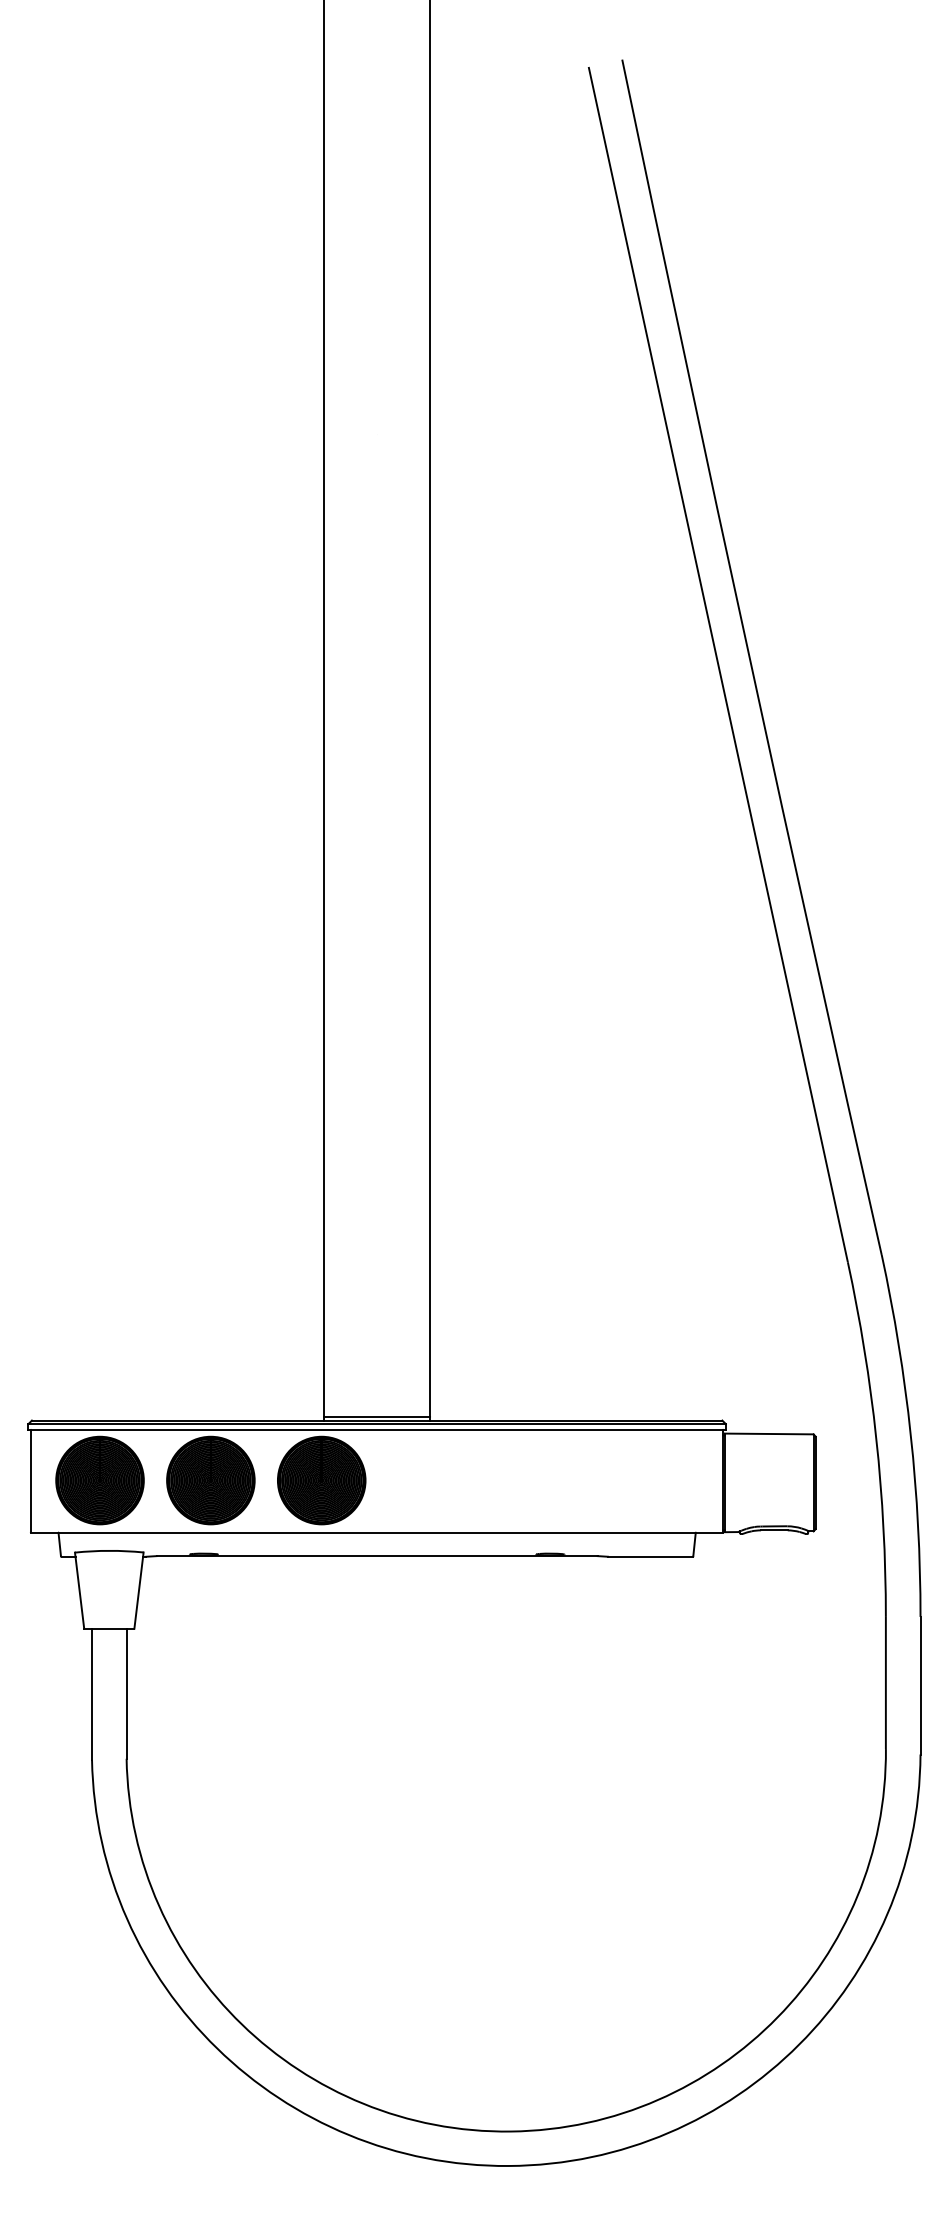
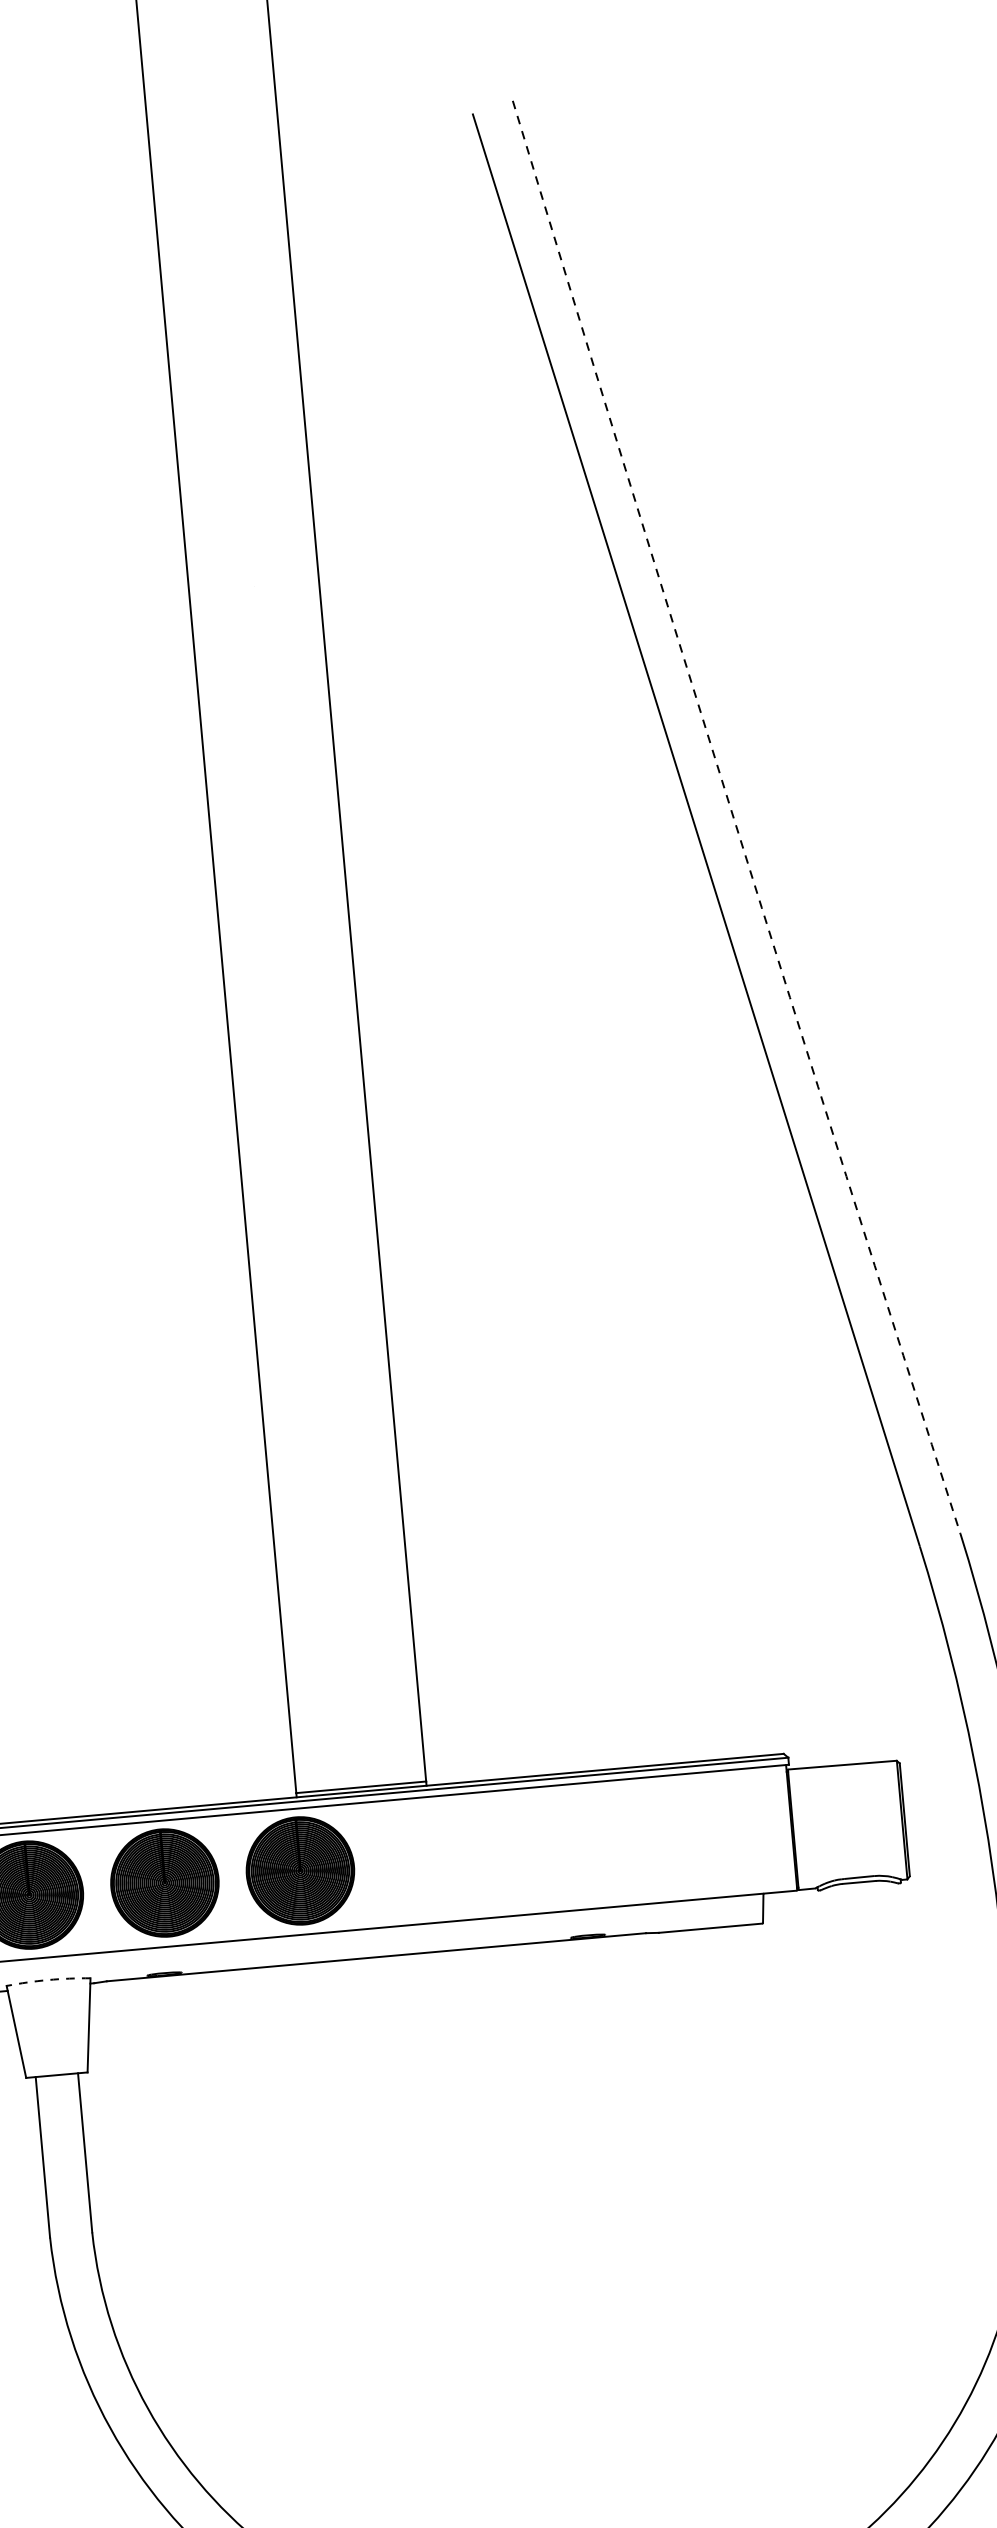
arc: (749, 657) -> (733, 817), solid -> dashed
arc: (109, 1550) -> (48, 1979), solid -> dashed

